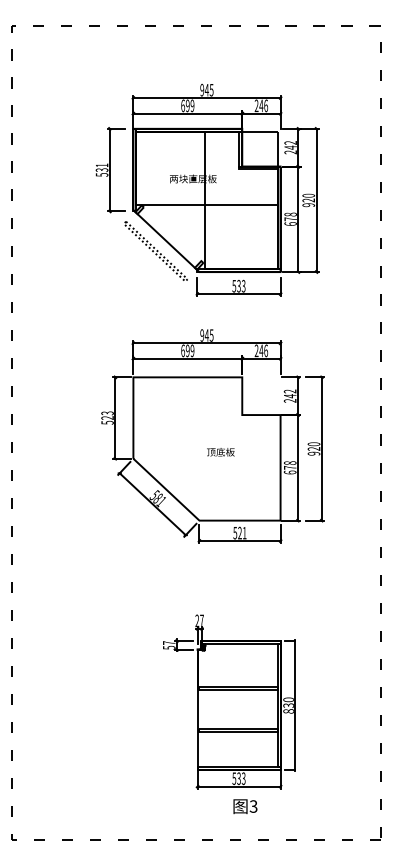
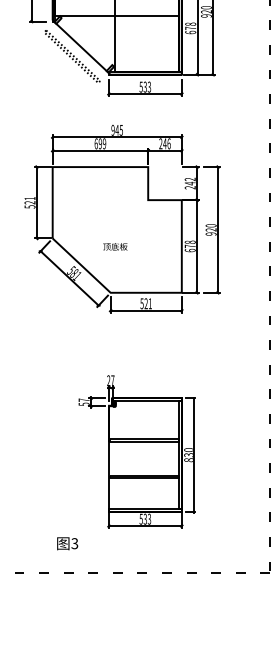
text: (107, 413) -> (29, 198), 523 -> 521
text: (220, 452) -> (115, 247), moved
text: (245, 806) -> (67, 543), moved

